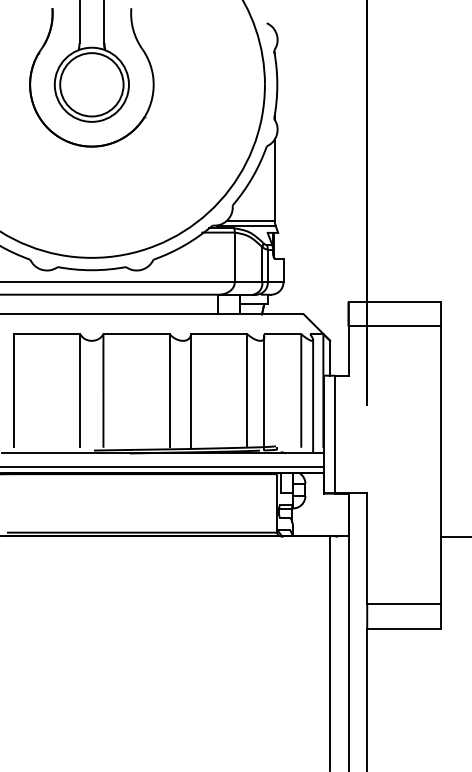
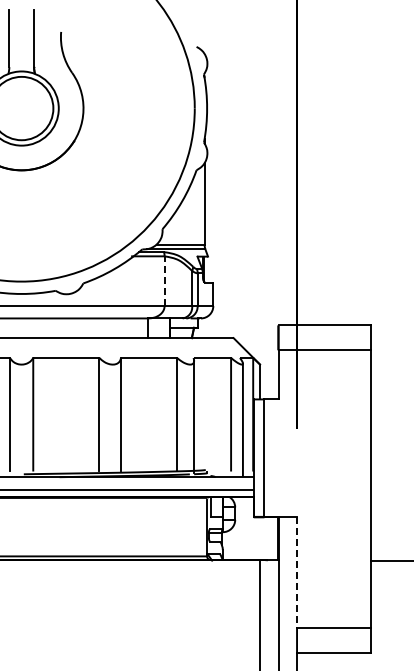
line: (234, 257) -> (164, 281), solid -> dashed
line: (367, 548) -> (297, 572), solid -> dashed

